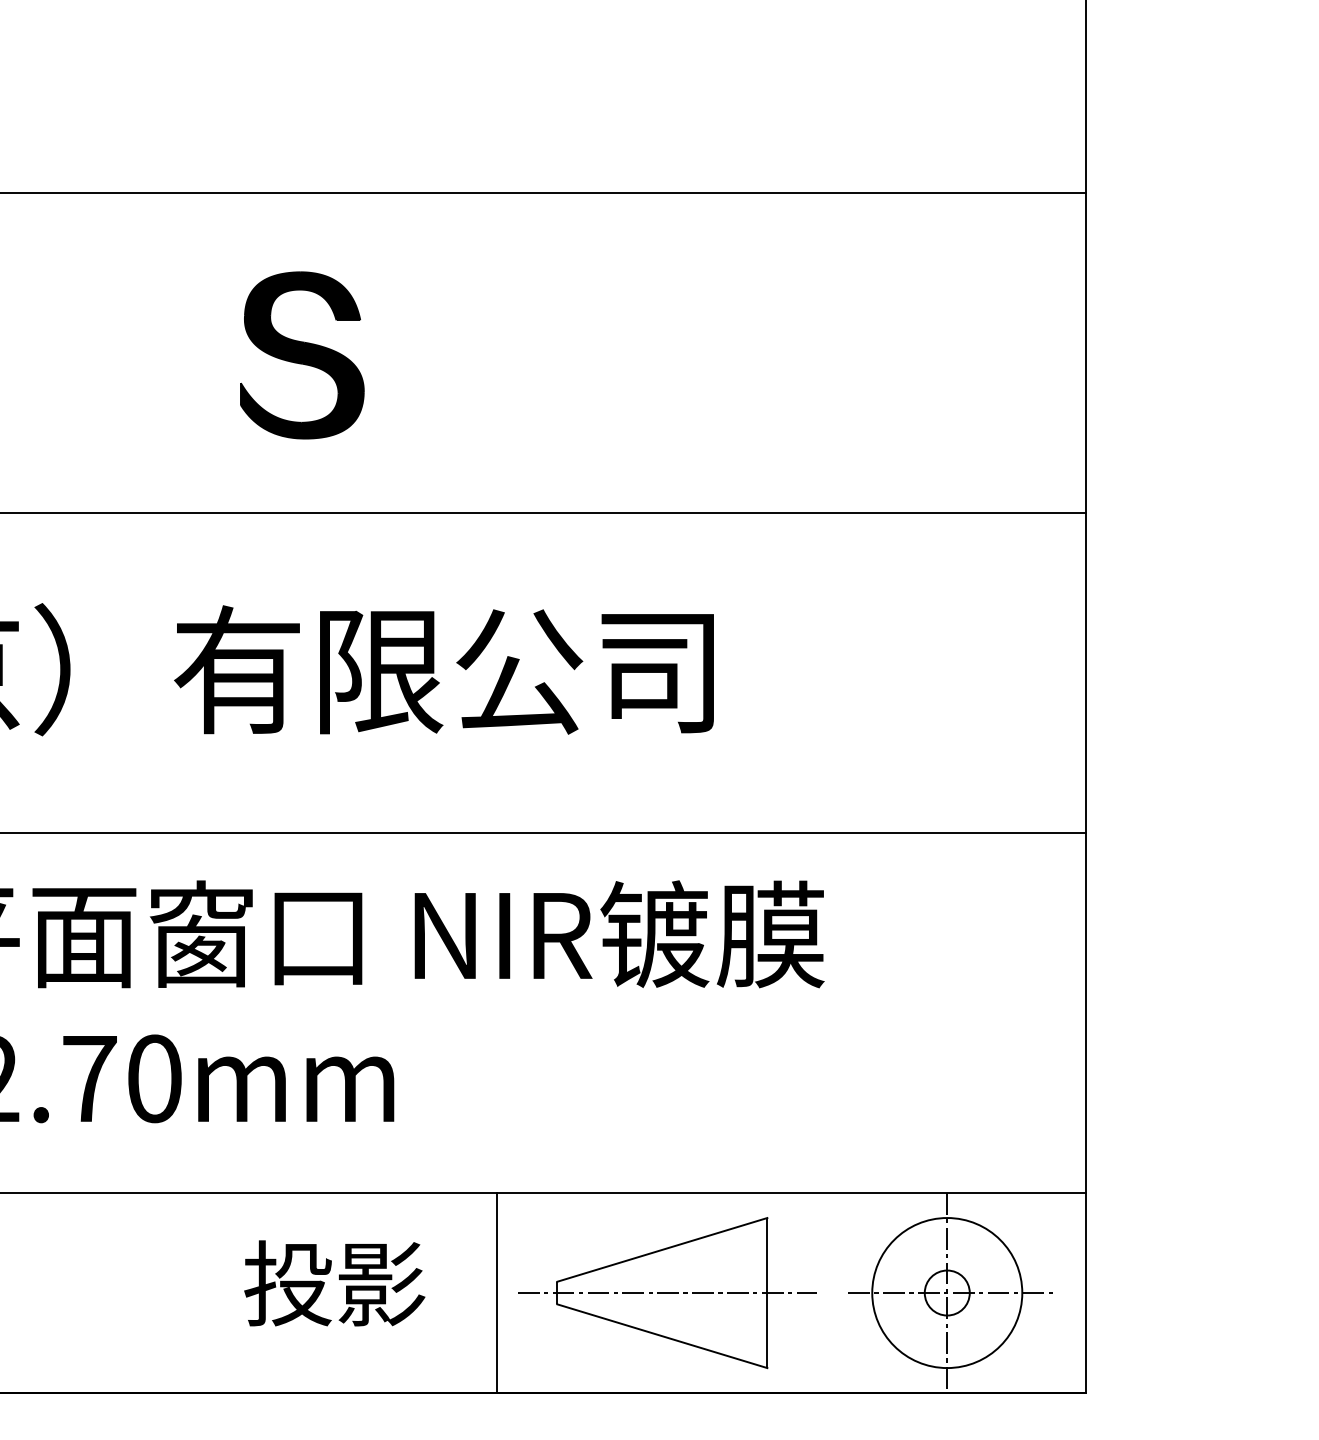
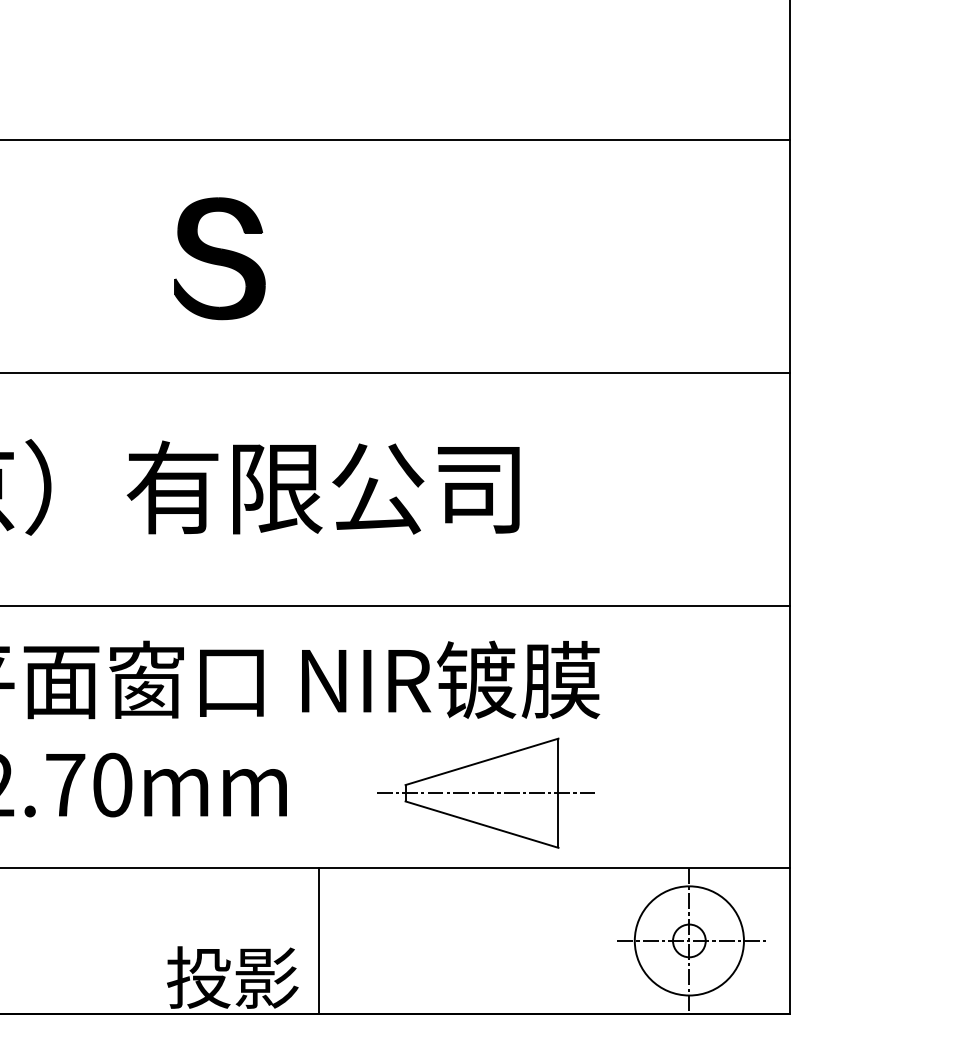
text: (334, 1283) -> (232, 977), moved
line: (496, 1292) -> (318, 940), moved
part: (667, 1293) -> (485, 793), moved

